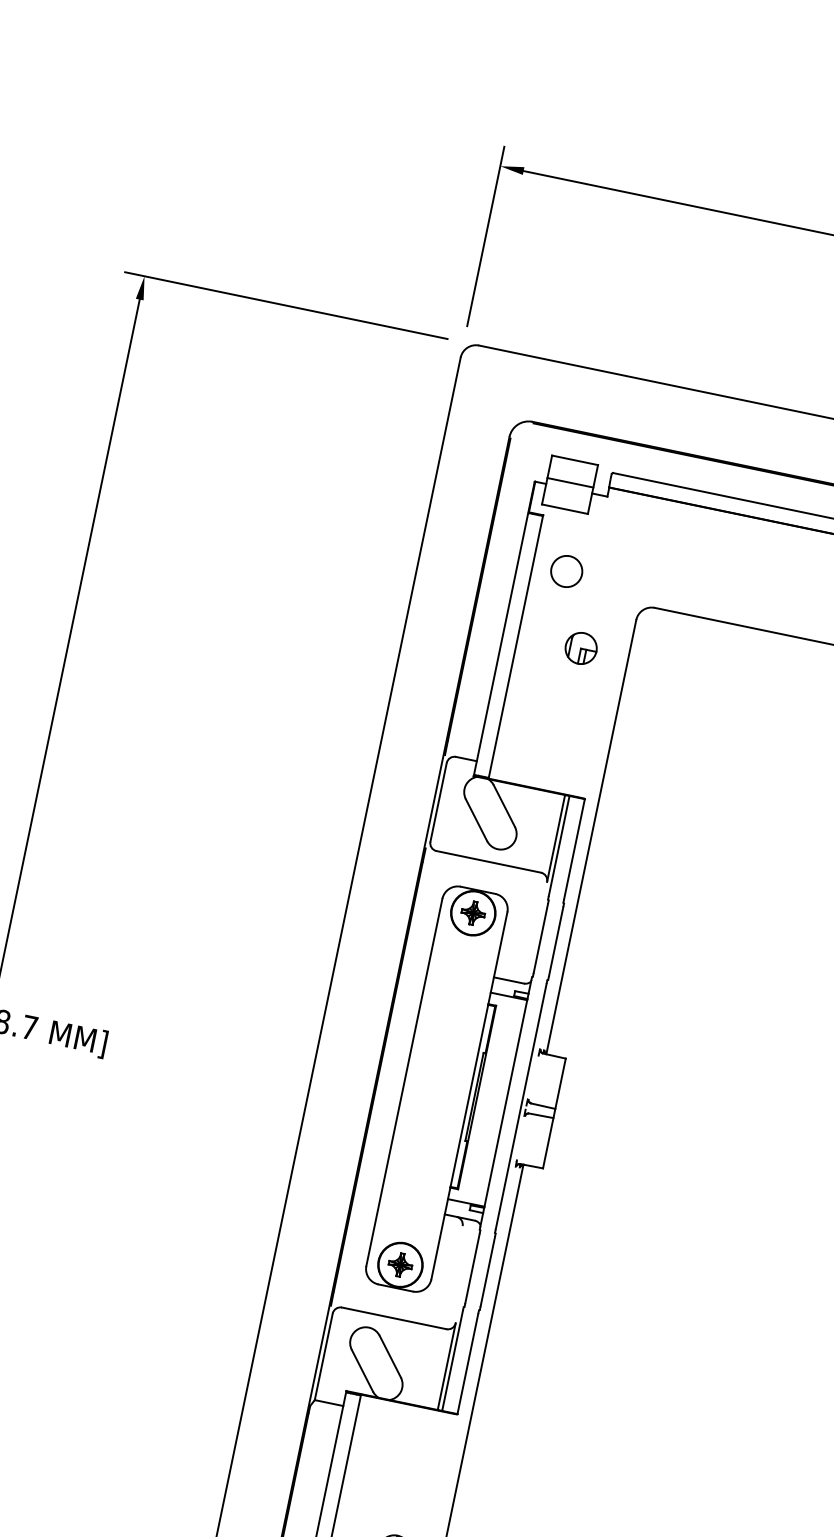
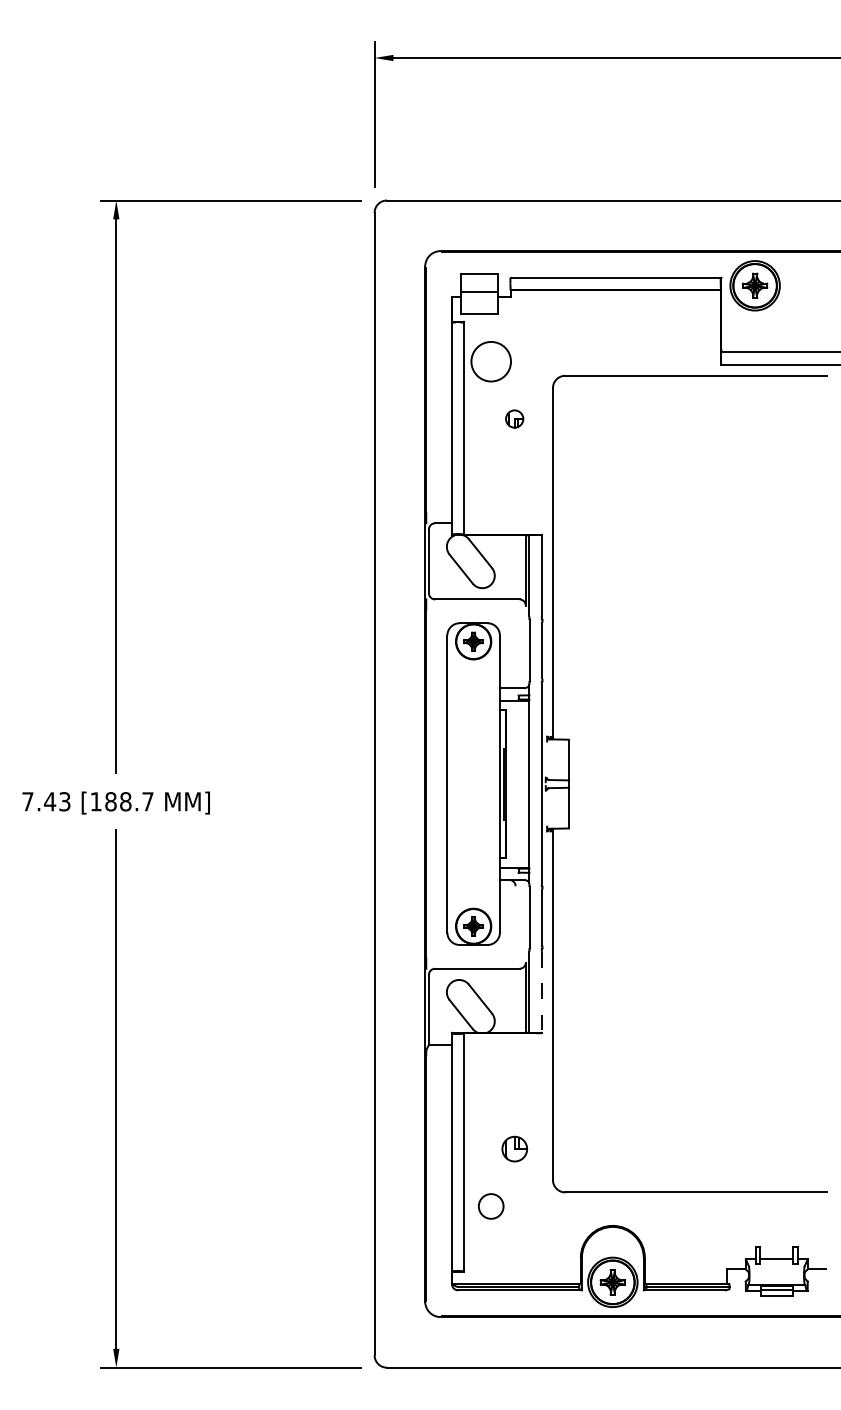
circle: (565, 571) -> (490, 361), size x1.6
part: (580, 647) -> (514, 418), size x0.7
line: (467, 1364) -> (541, 992), solid -> dashed

